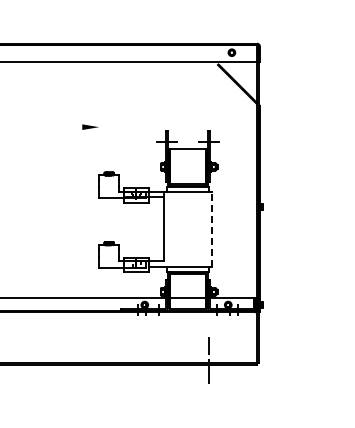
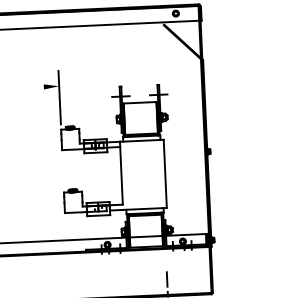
line: (99, 139) -> (59, 97), added
line: (212, 229) -> (165, 173), dashed -> solid

